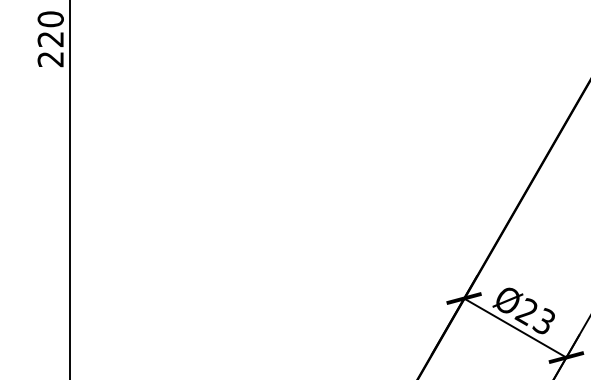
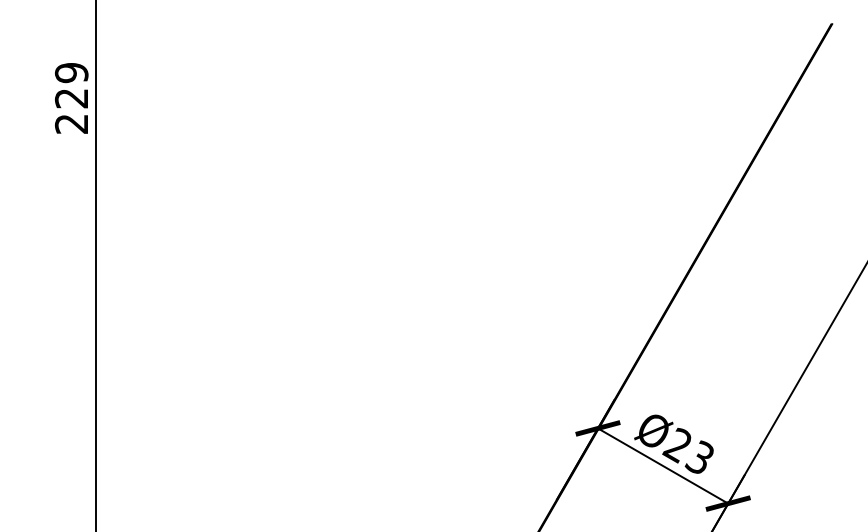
text: (50, 18) -> (71, 72), 220 -> 229

